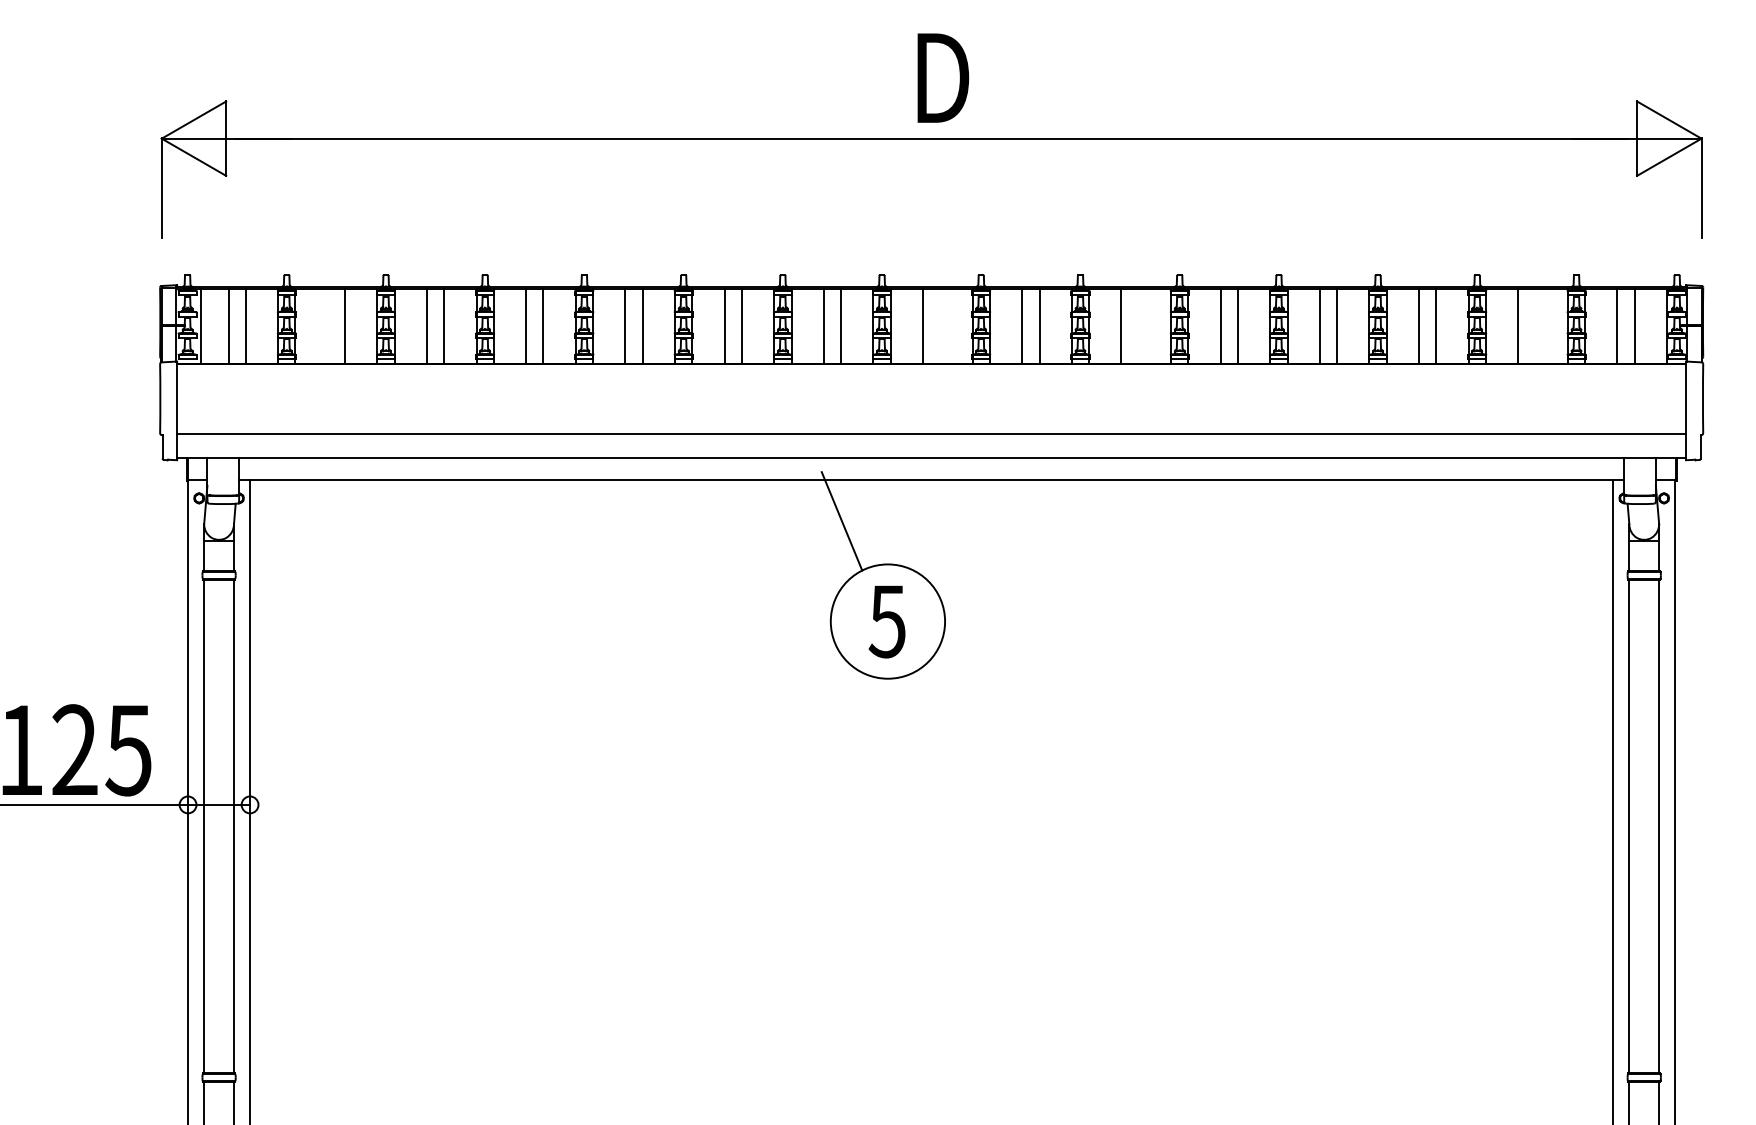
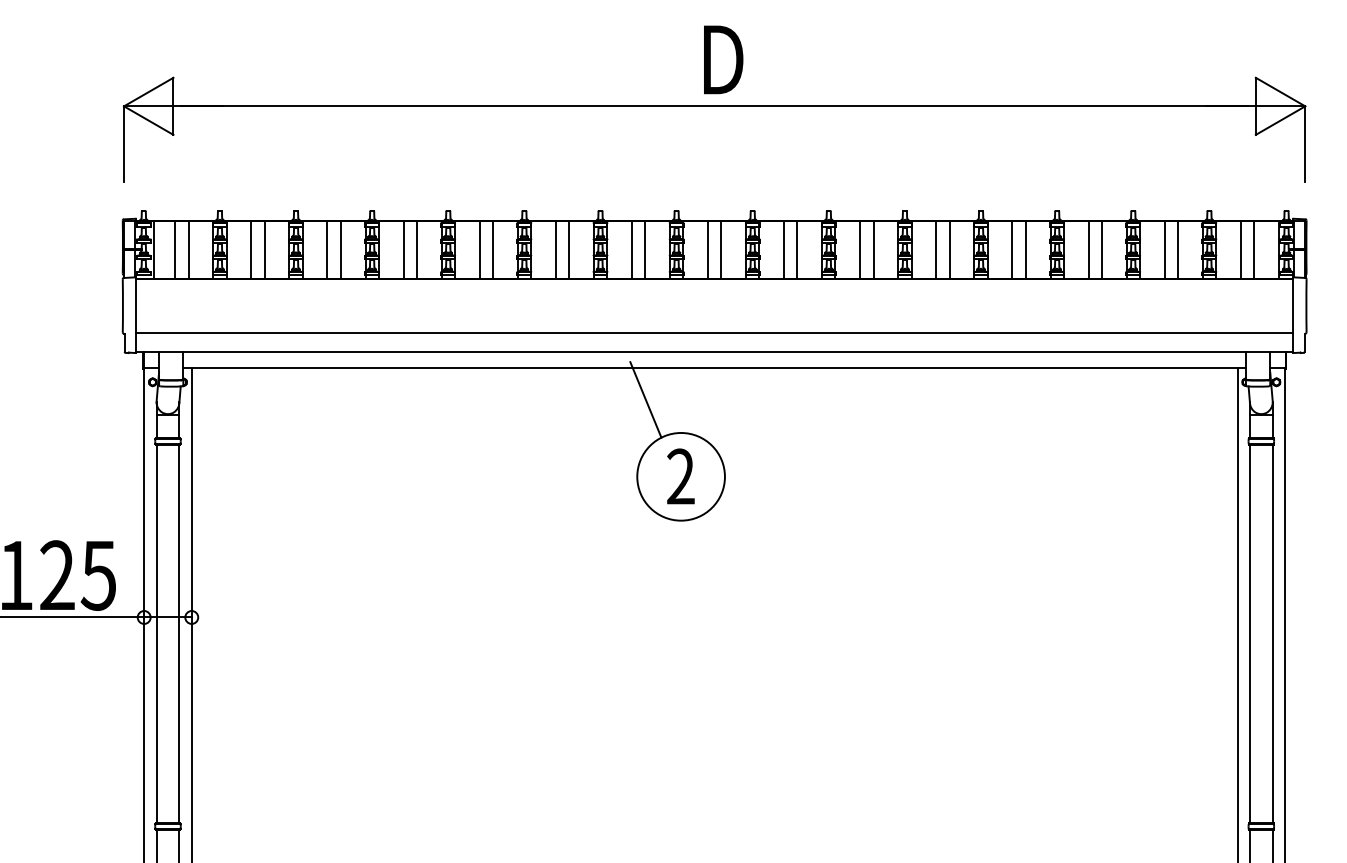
line: (327, 326) -> (251, 250), added
line: (940, 326) -> (721, 250), added
line: (1138, 326) -> (873, 250), added
line: (1534, 326) -> (1177, 250), added
text: (887, 621) -> (680, 476), 5 -> 2

